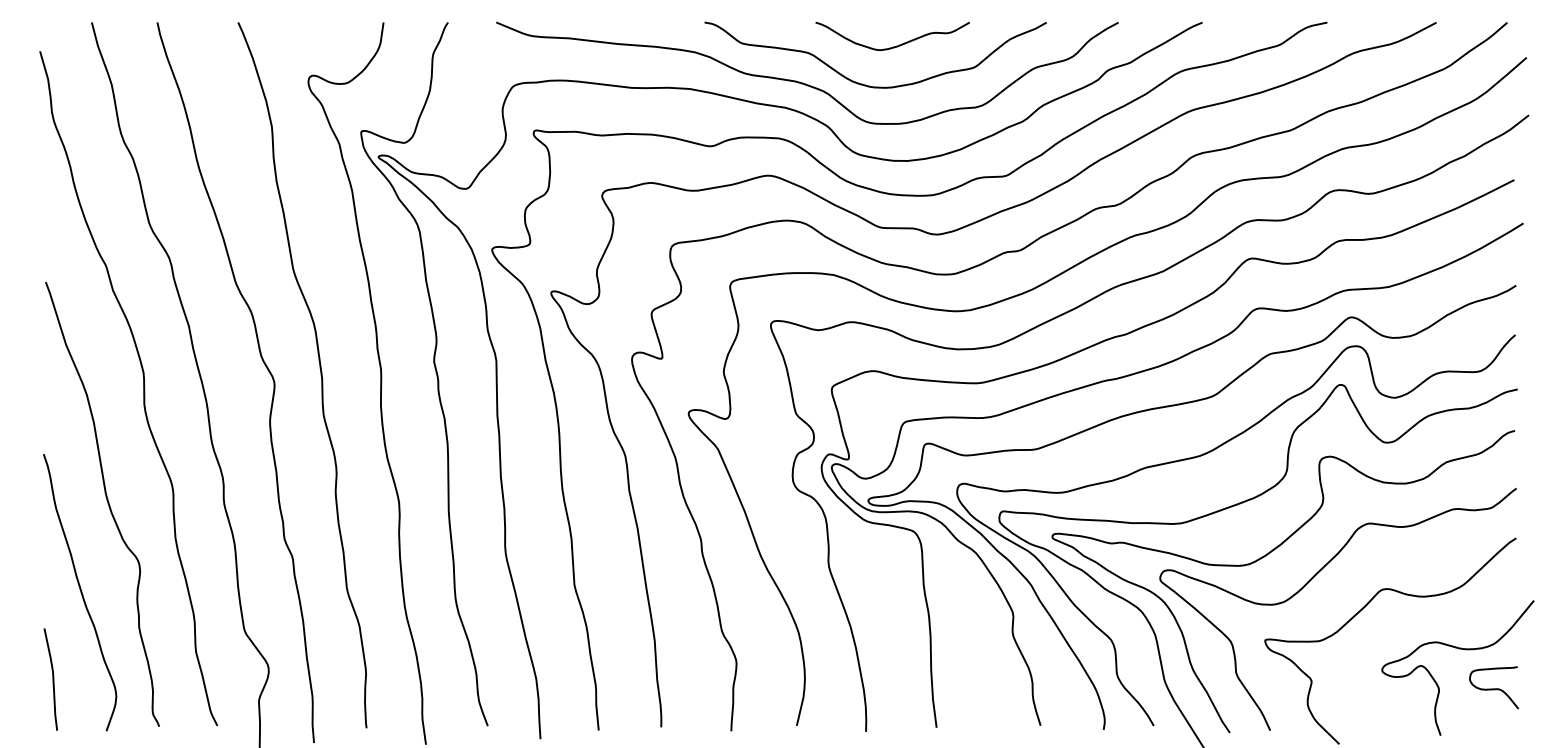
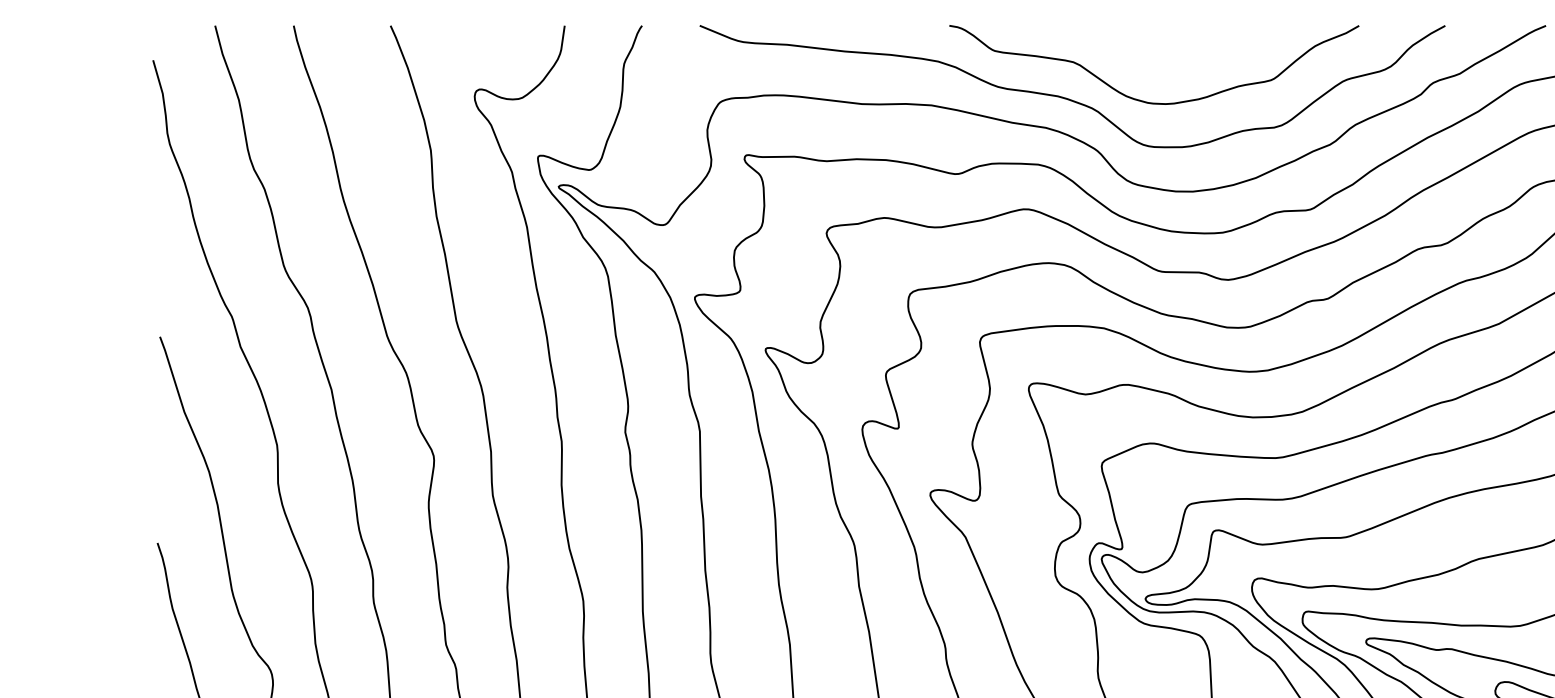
curve: (896, 45) -> (1179, 53), removed

